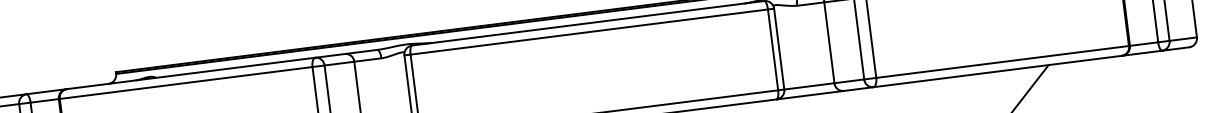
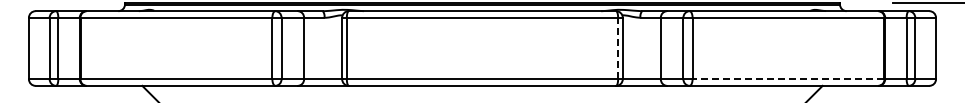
line: (773, 49) -> (618, 48), solid -> dashed
line: (1002, 62) -> (788, 79), solid -> dashed

